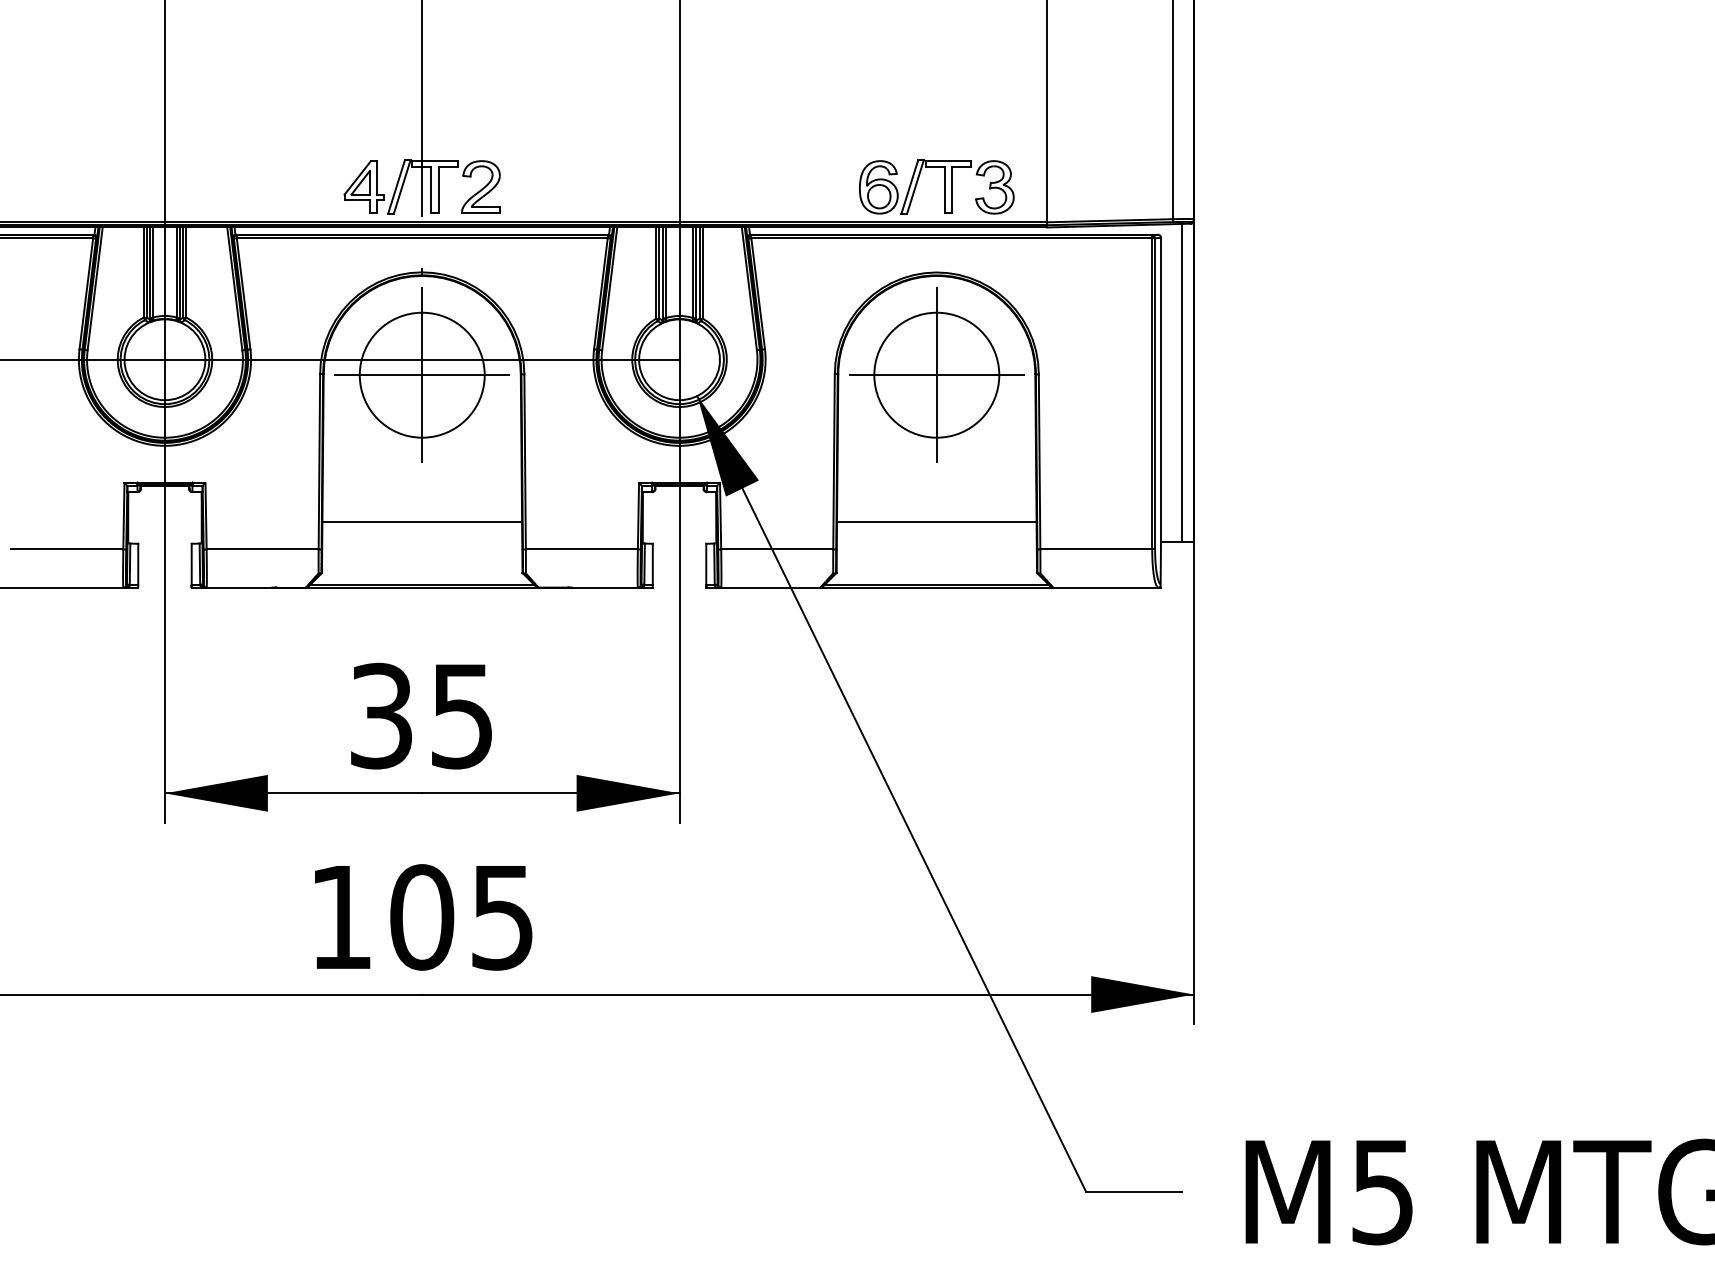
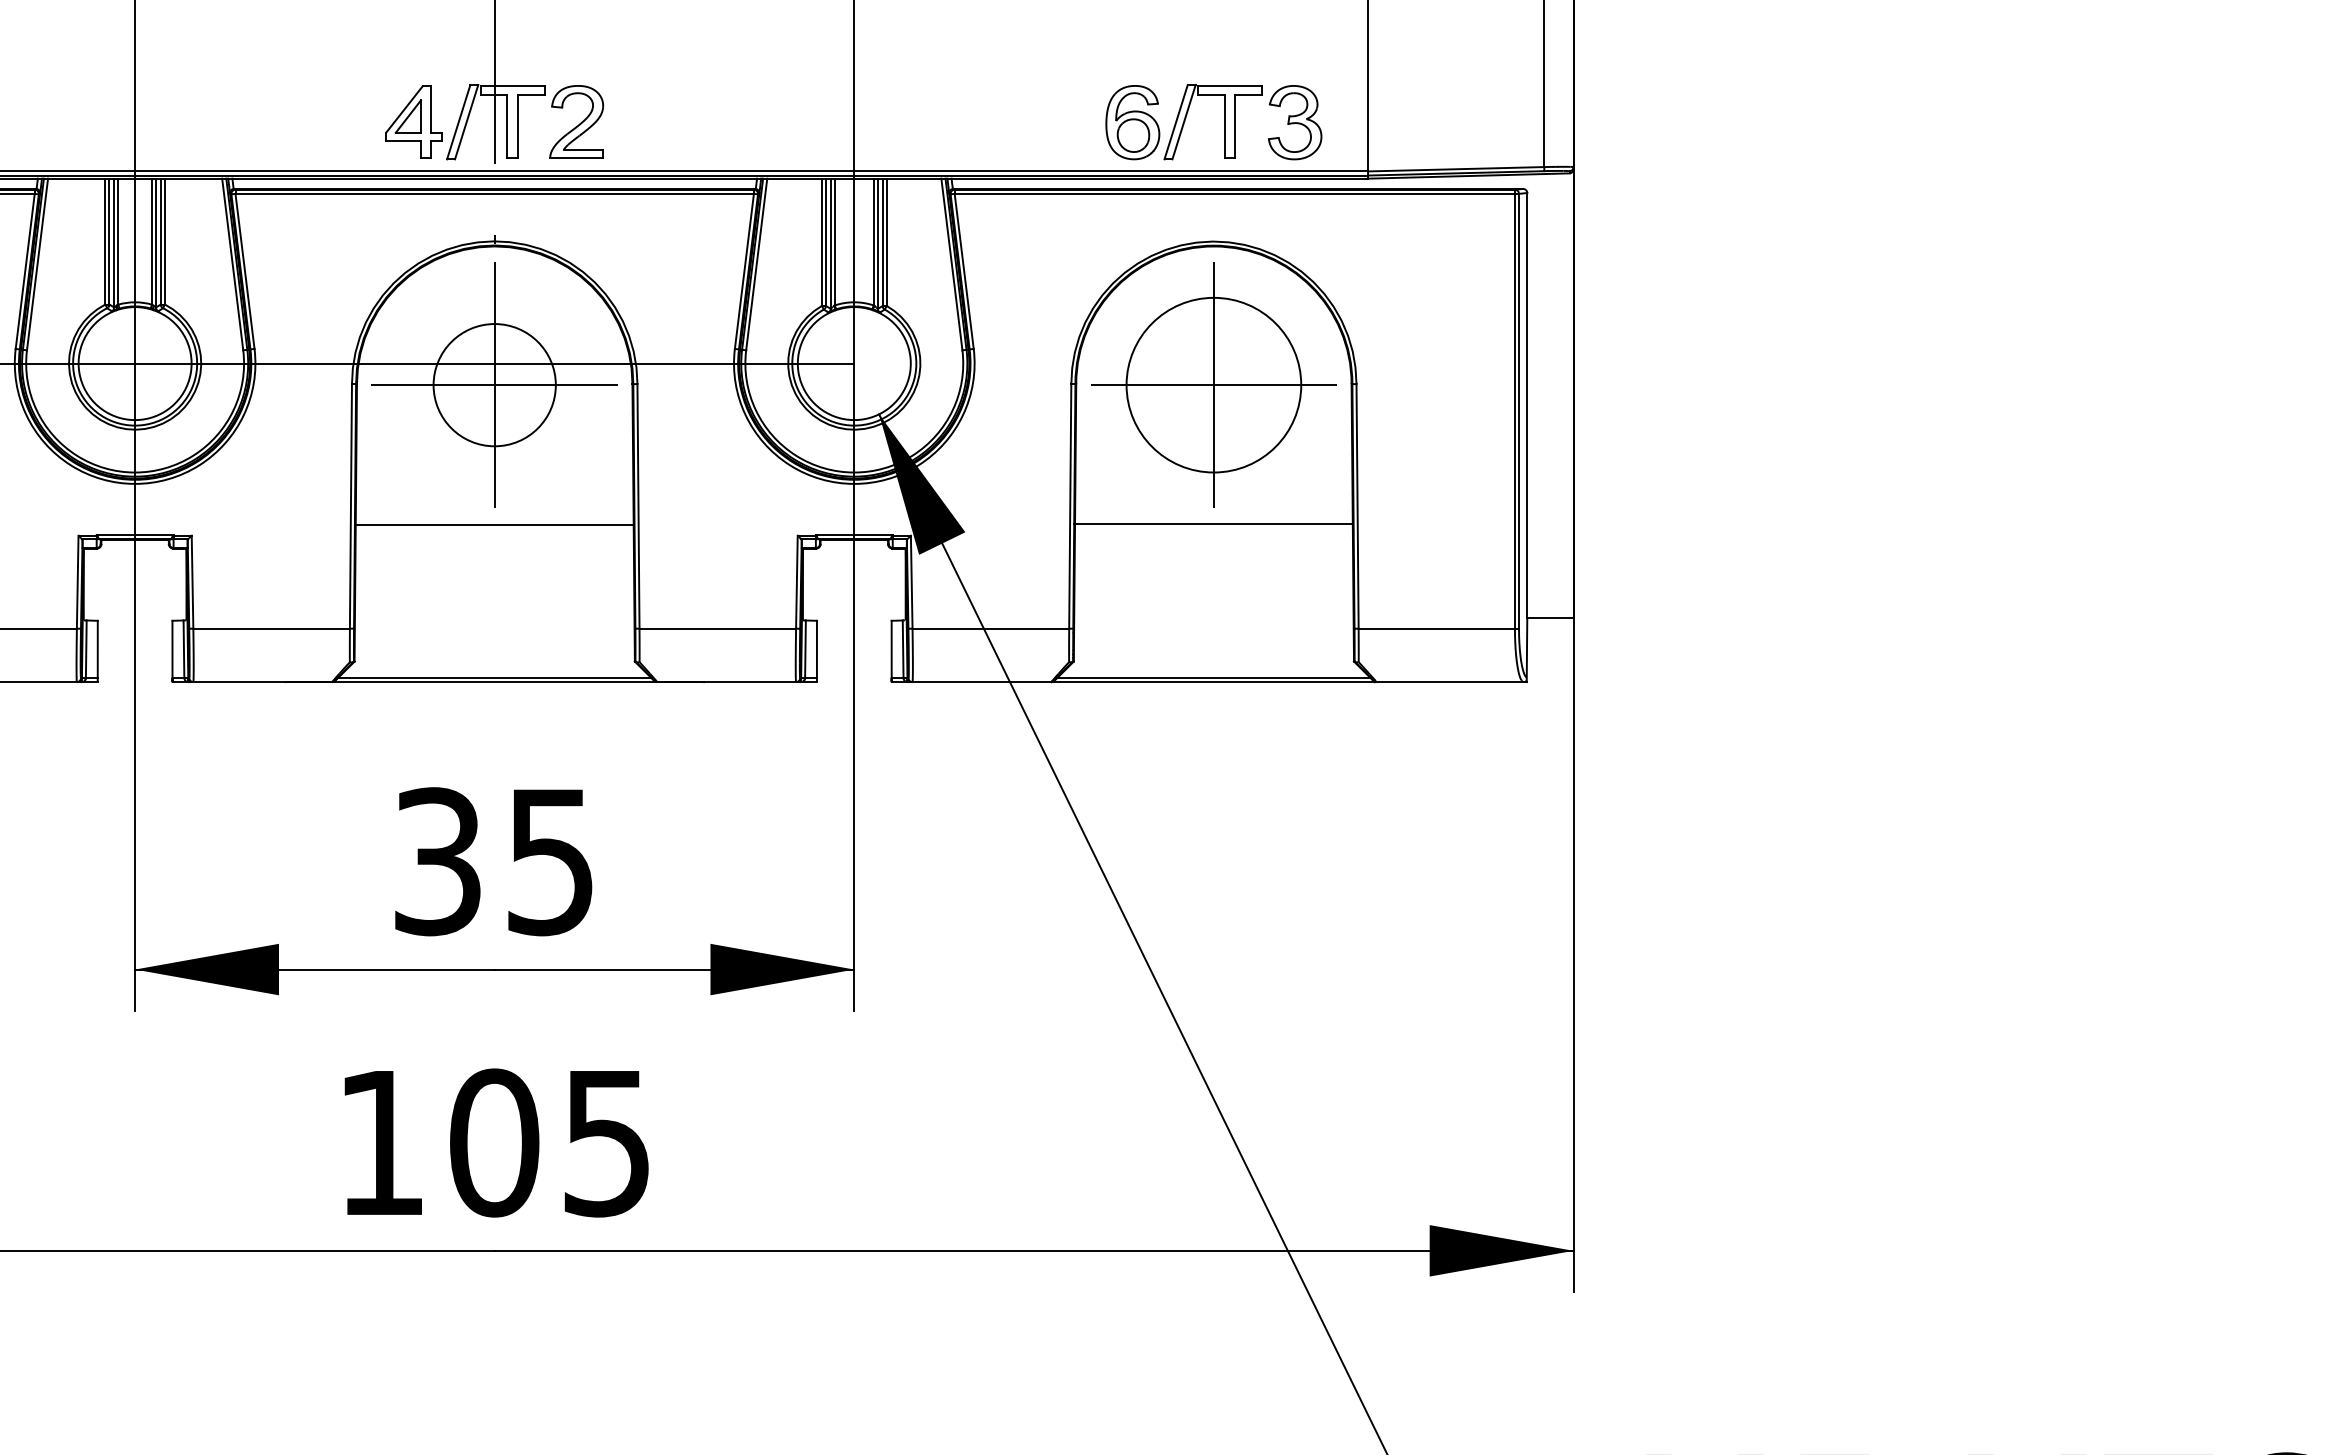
circle: (421, 374) -> (493, 384), size x0.7
line: (1182, 382) -> (1557, 395), removed
line: (422, 522) -> (495, 525), moved
line: (936, 522) -> (1213, 523), moved

